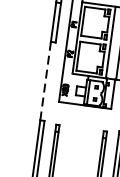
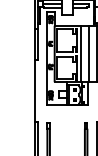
line: (45, 80) -> (34, 90), dashed -> solid

